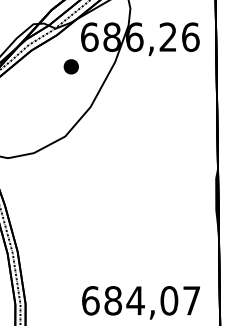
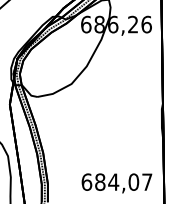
part: (70, 65) -> (74, 41), removed

